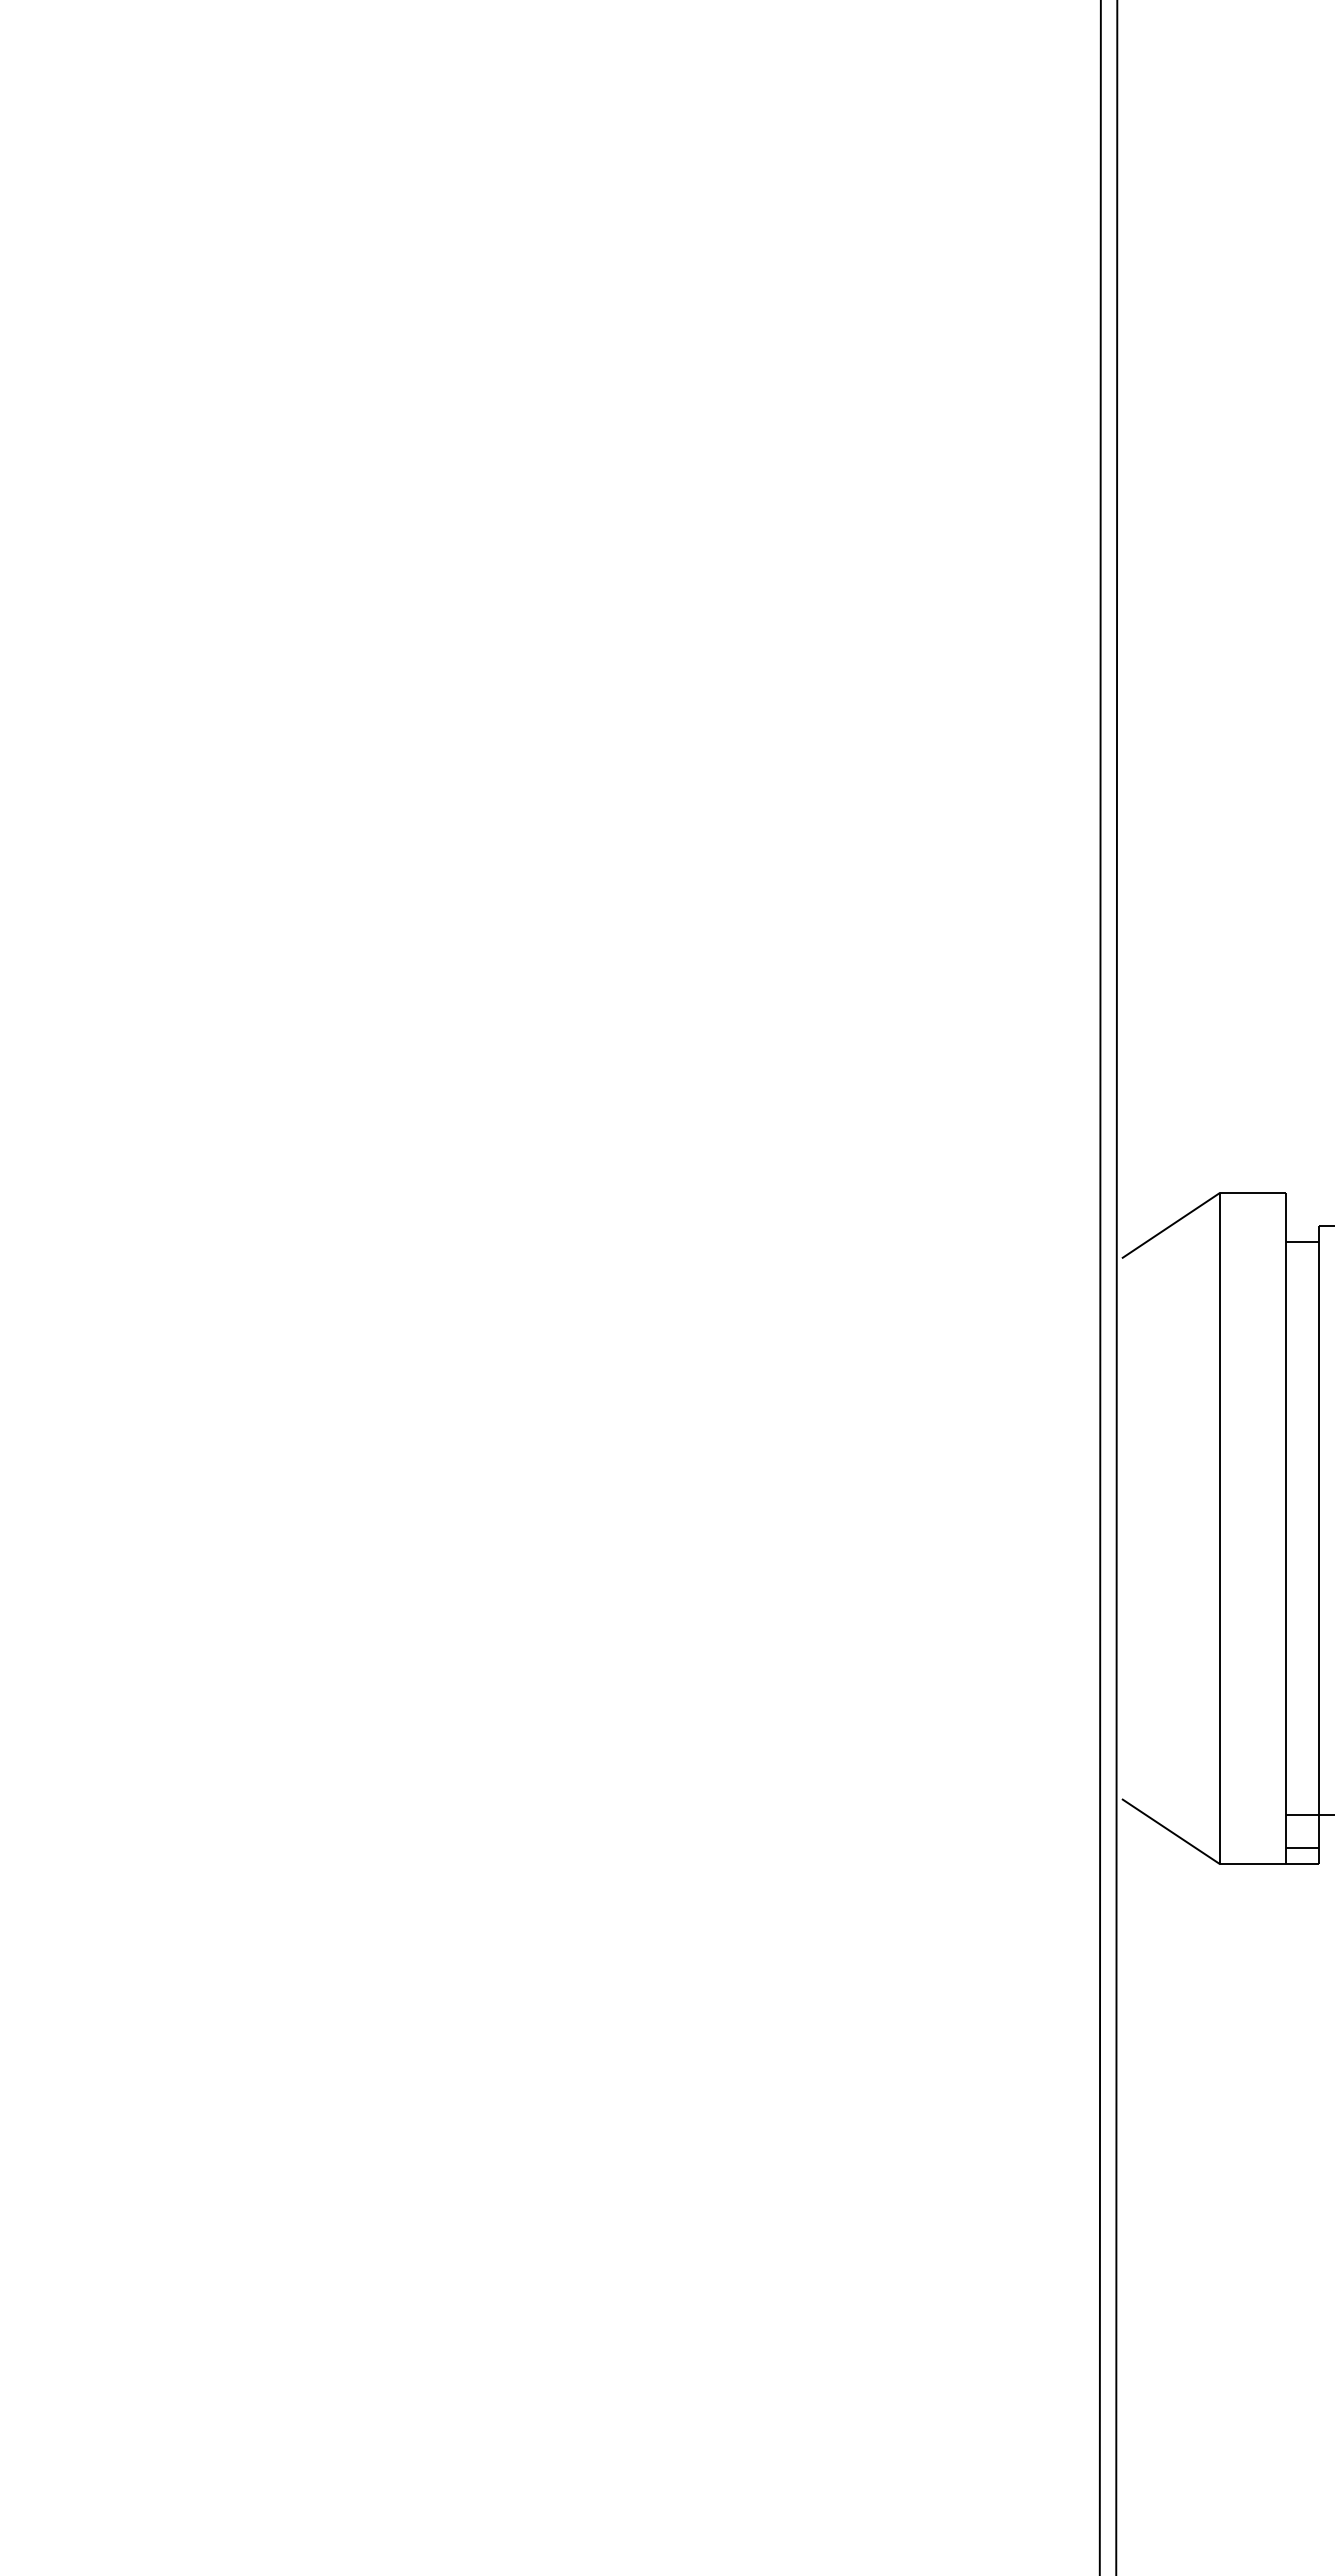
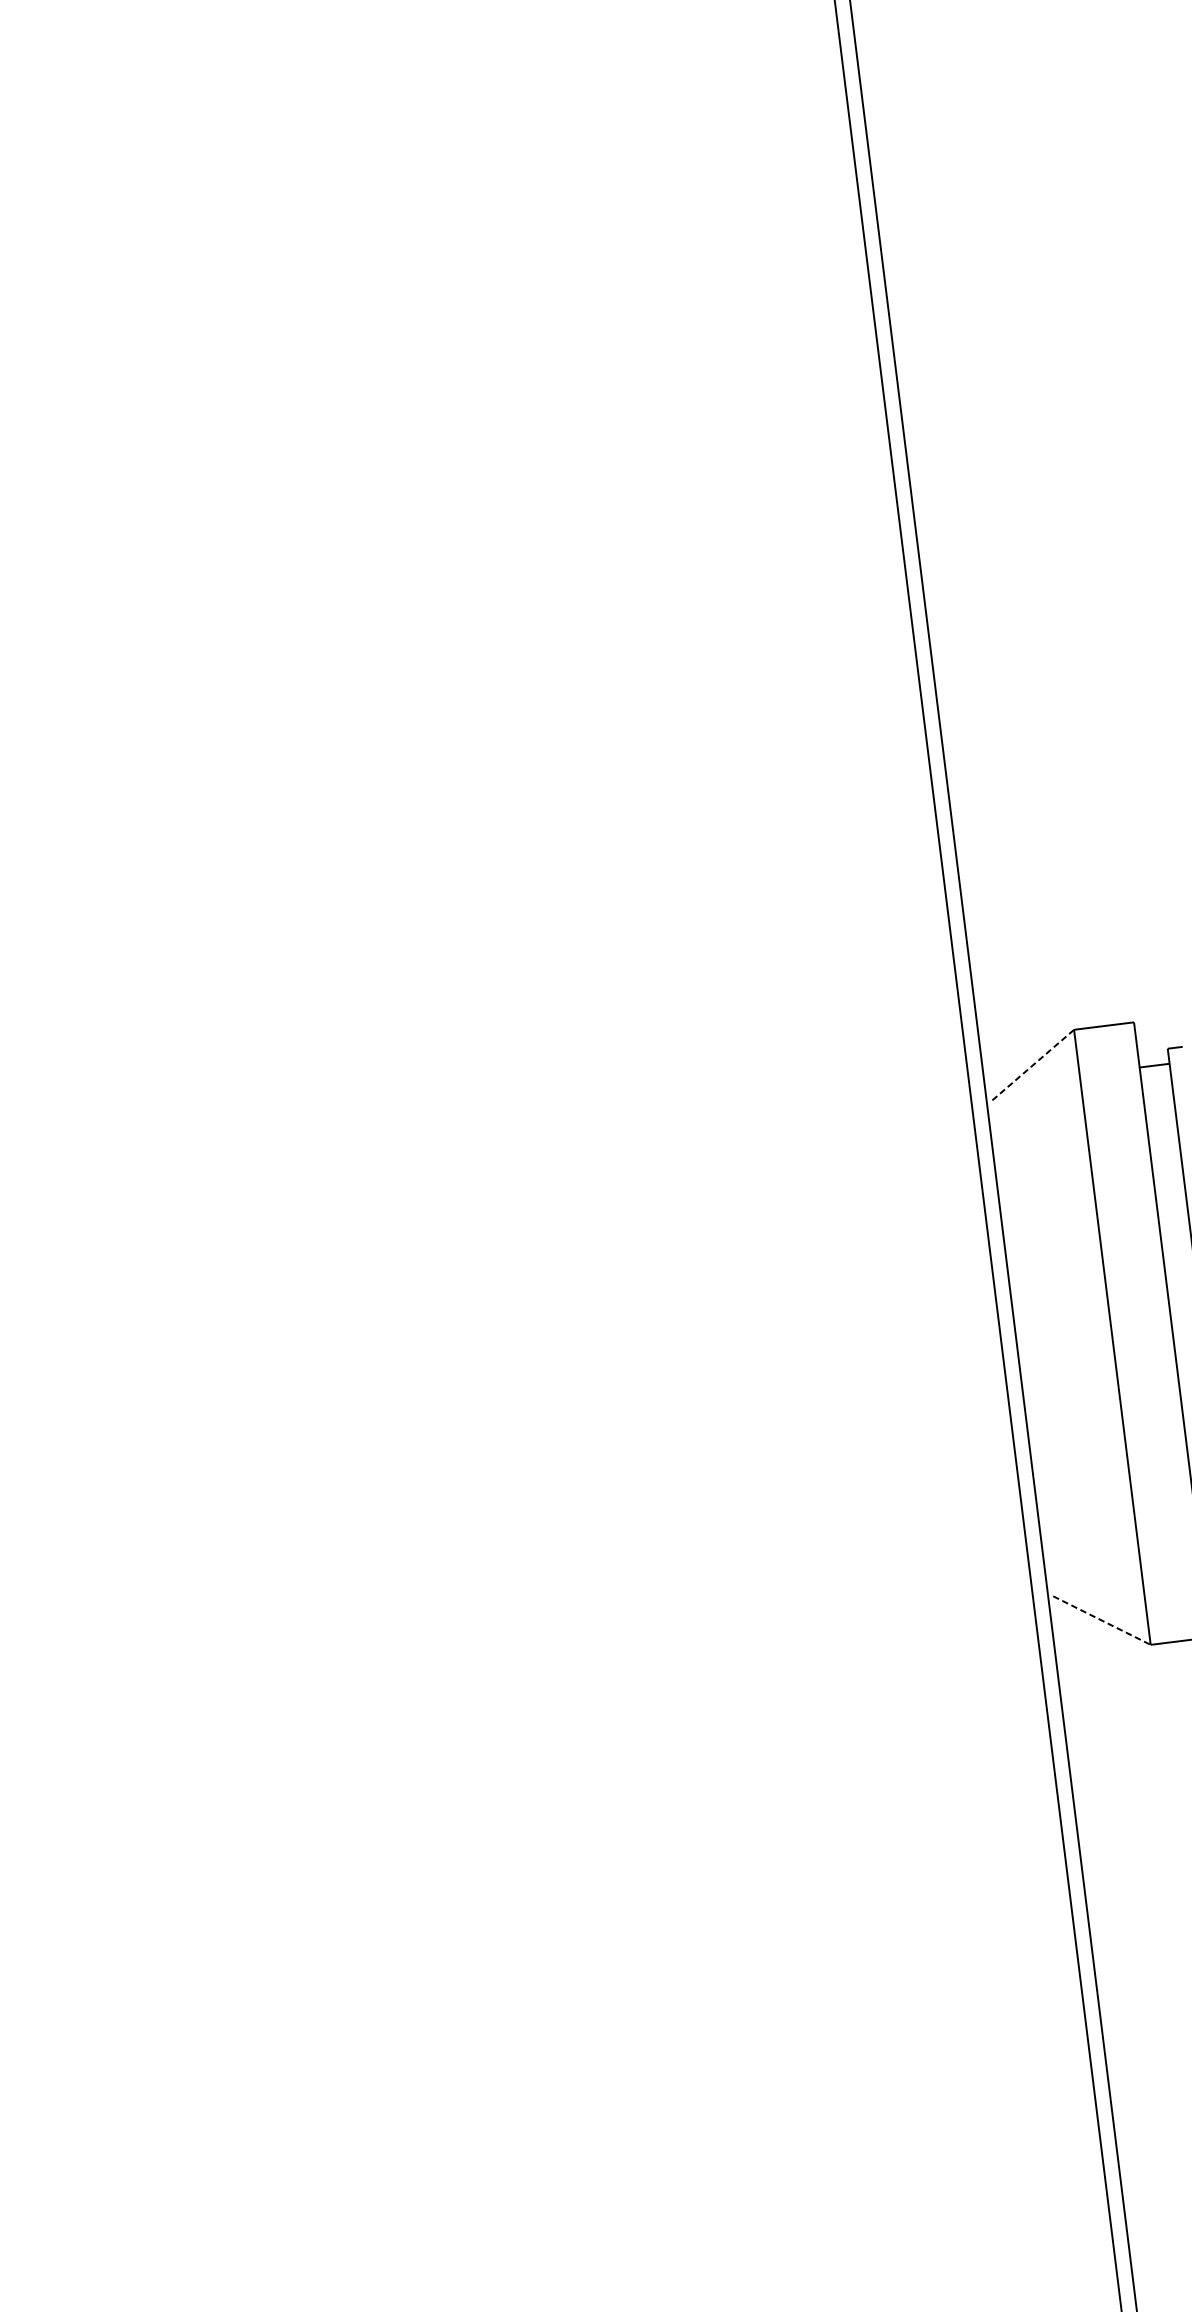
line: (1170, 1225) -> (1032, 1065), solid -> dashed
line: (1171, 1831) -> (1102, 1620), solid -> dashed

